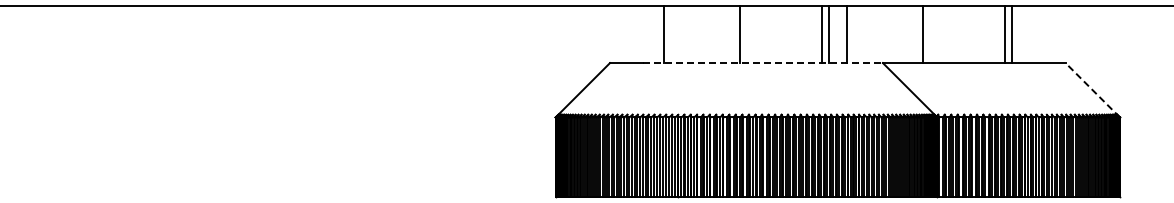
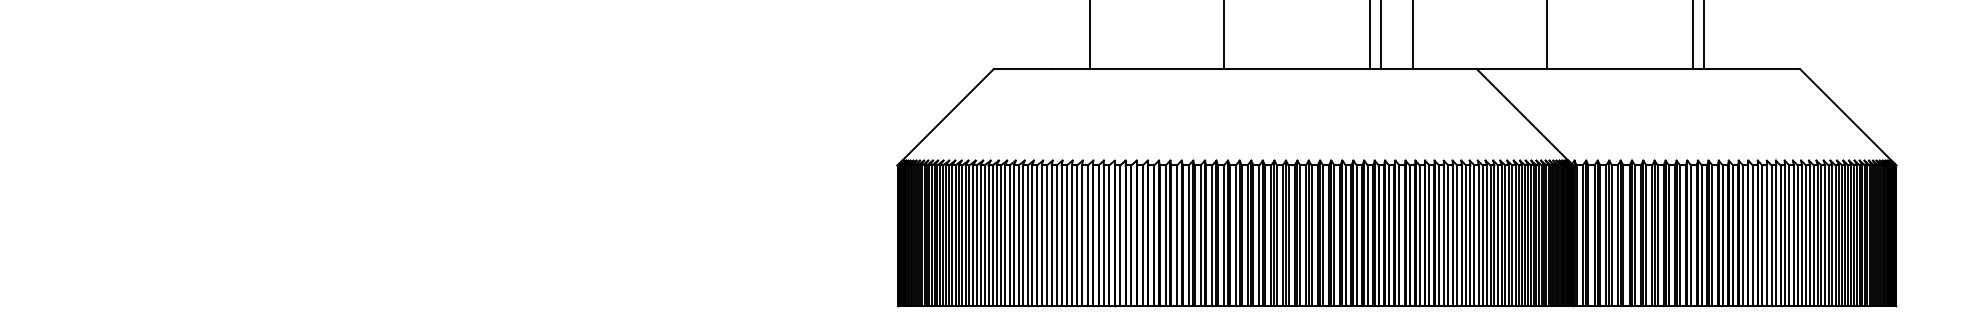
line: (763, 63) -> (1265, 69), dashed -> solid
line: (1092, 89) -> (1847, 115), dashed -> solid

